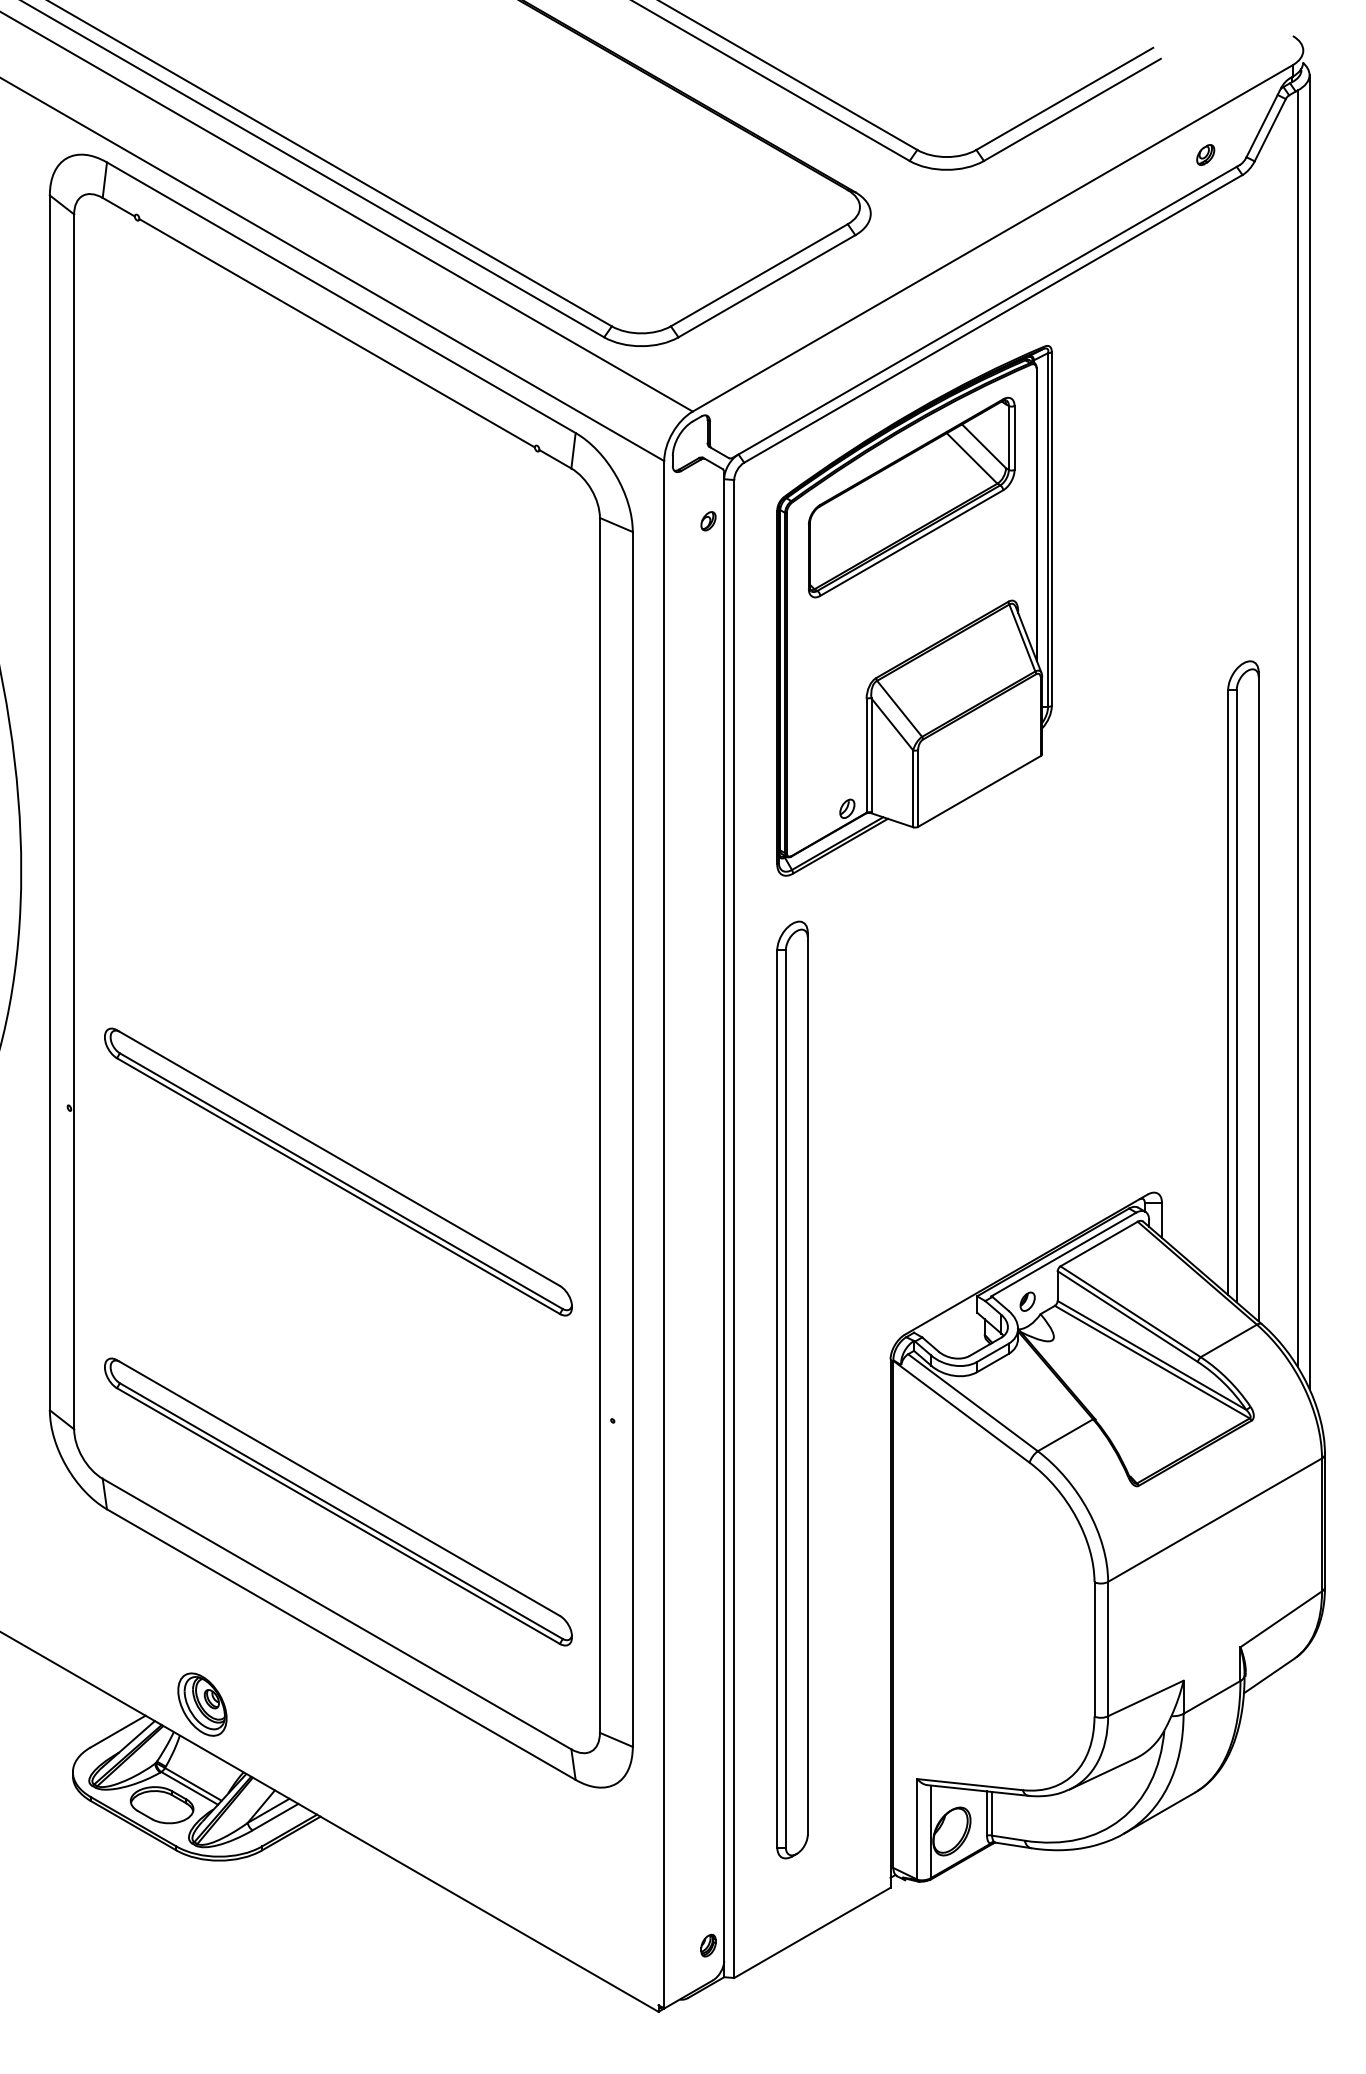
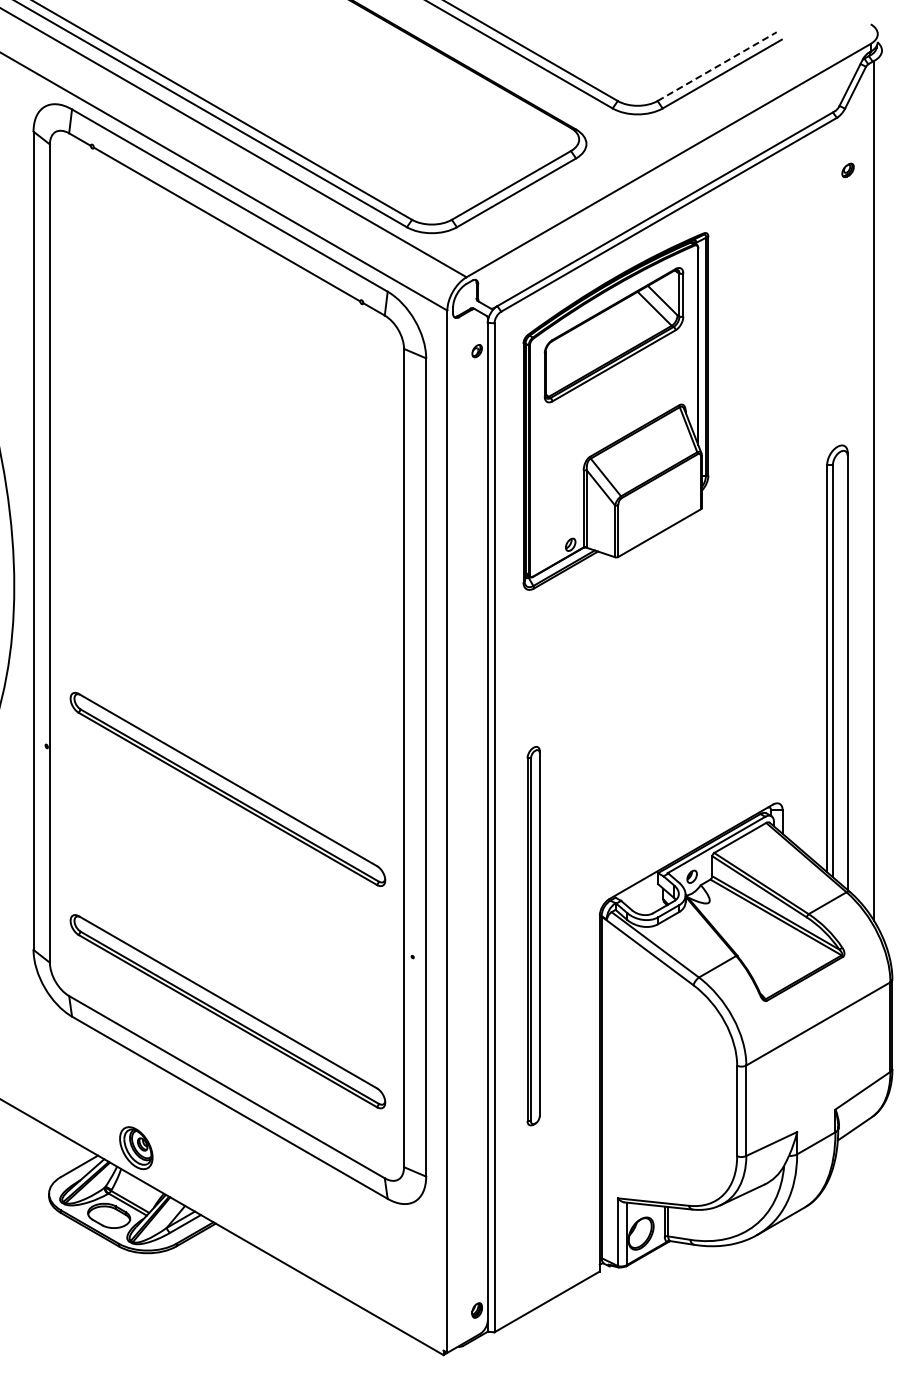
line: (1065, 98) -> (717, 66), solid -> dashed
part: (1204, 155) -> (847, 170), moved
line: (1310, 731) -> (882, 492), removed
part: (792, 1388) -> (533, 935), size x0.6

